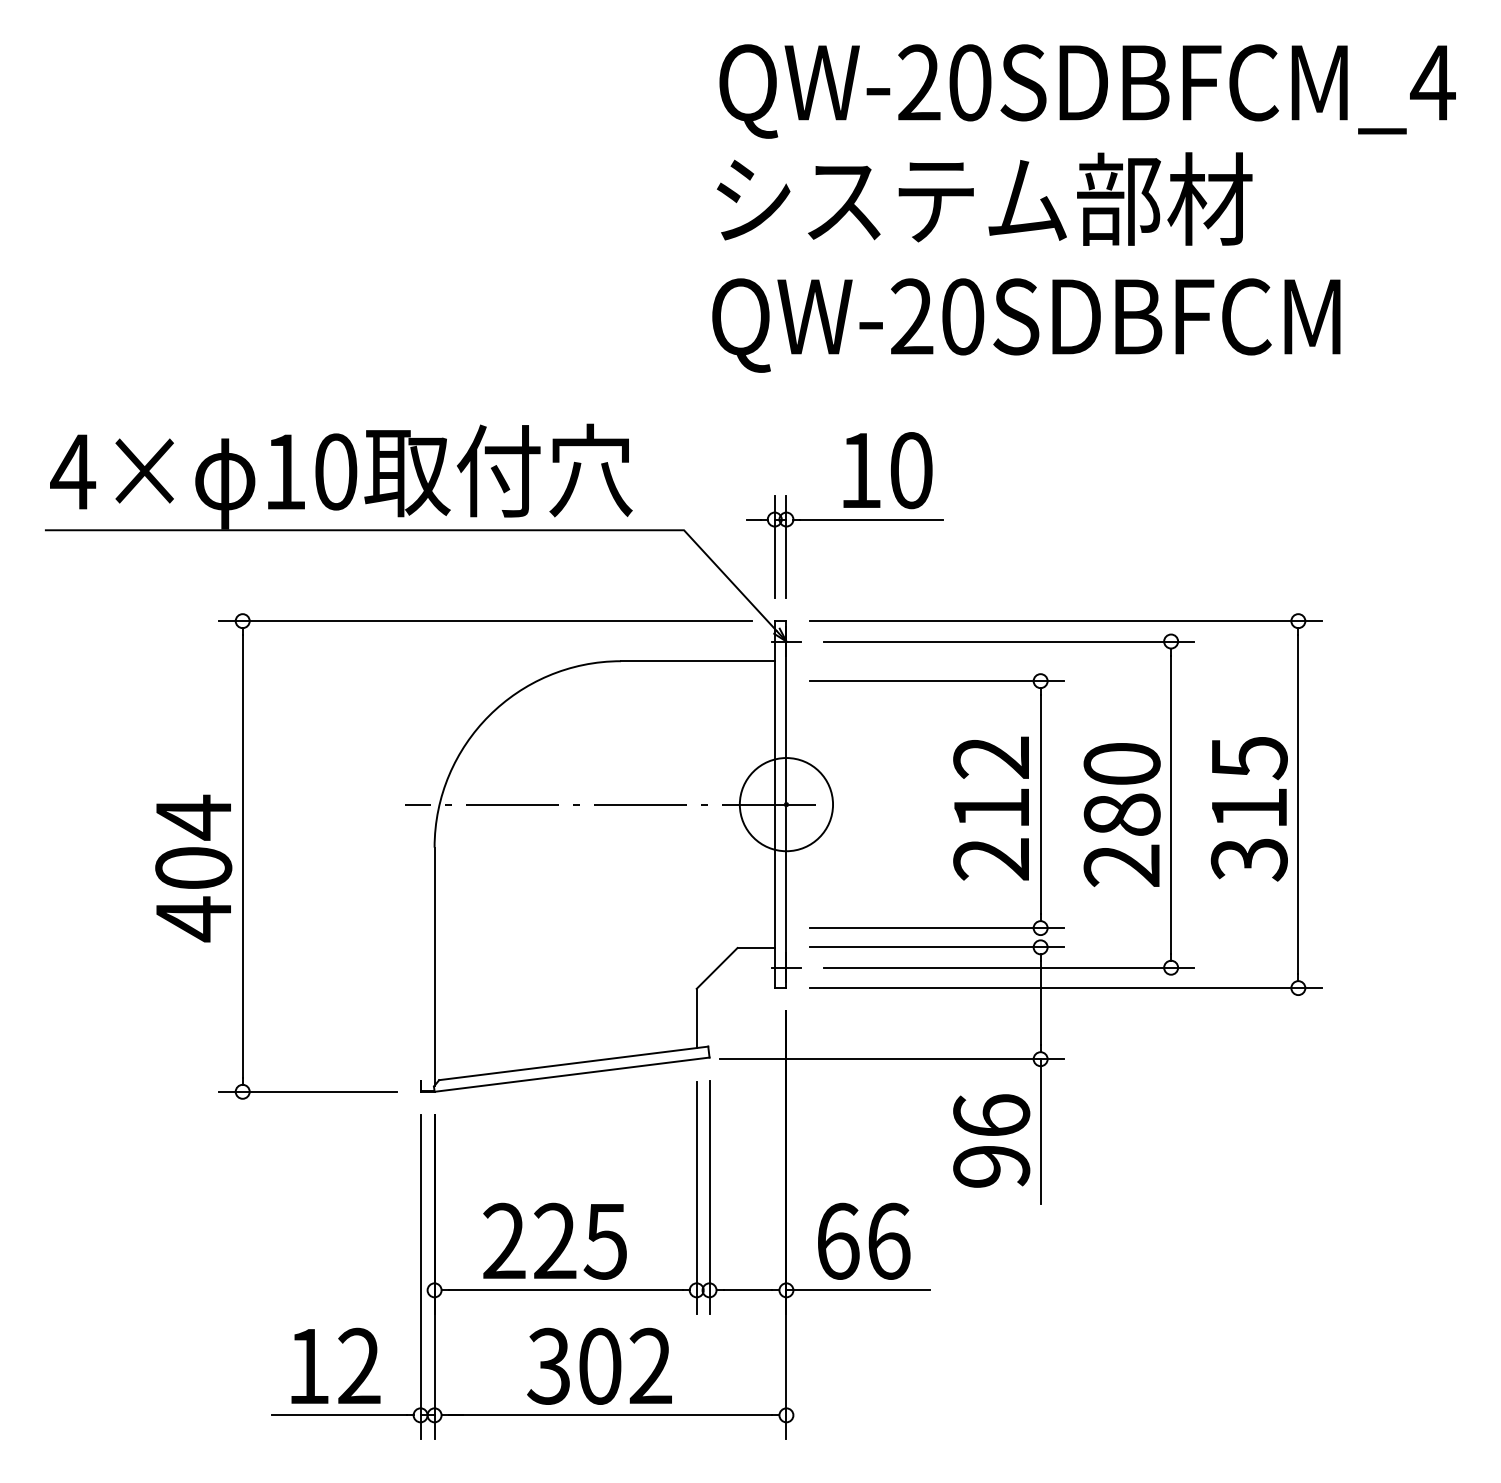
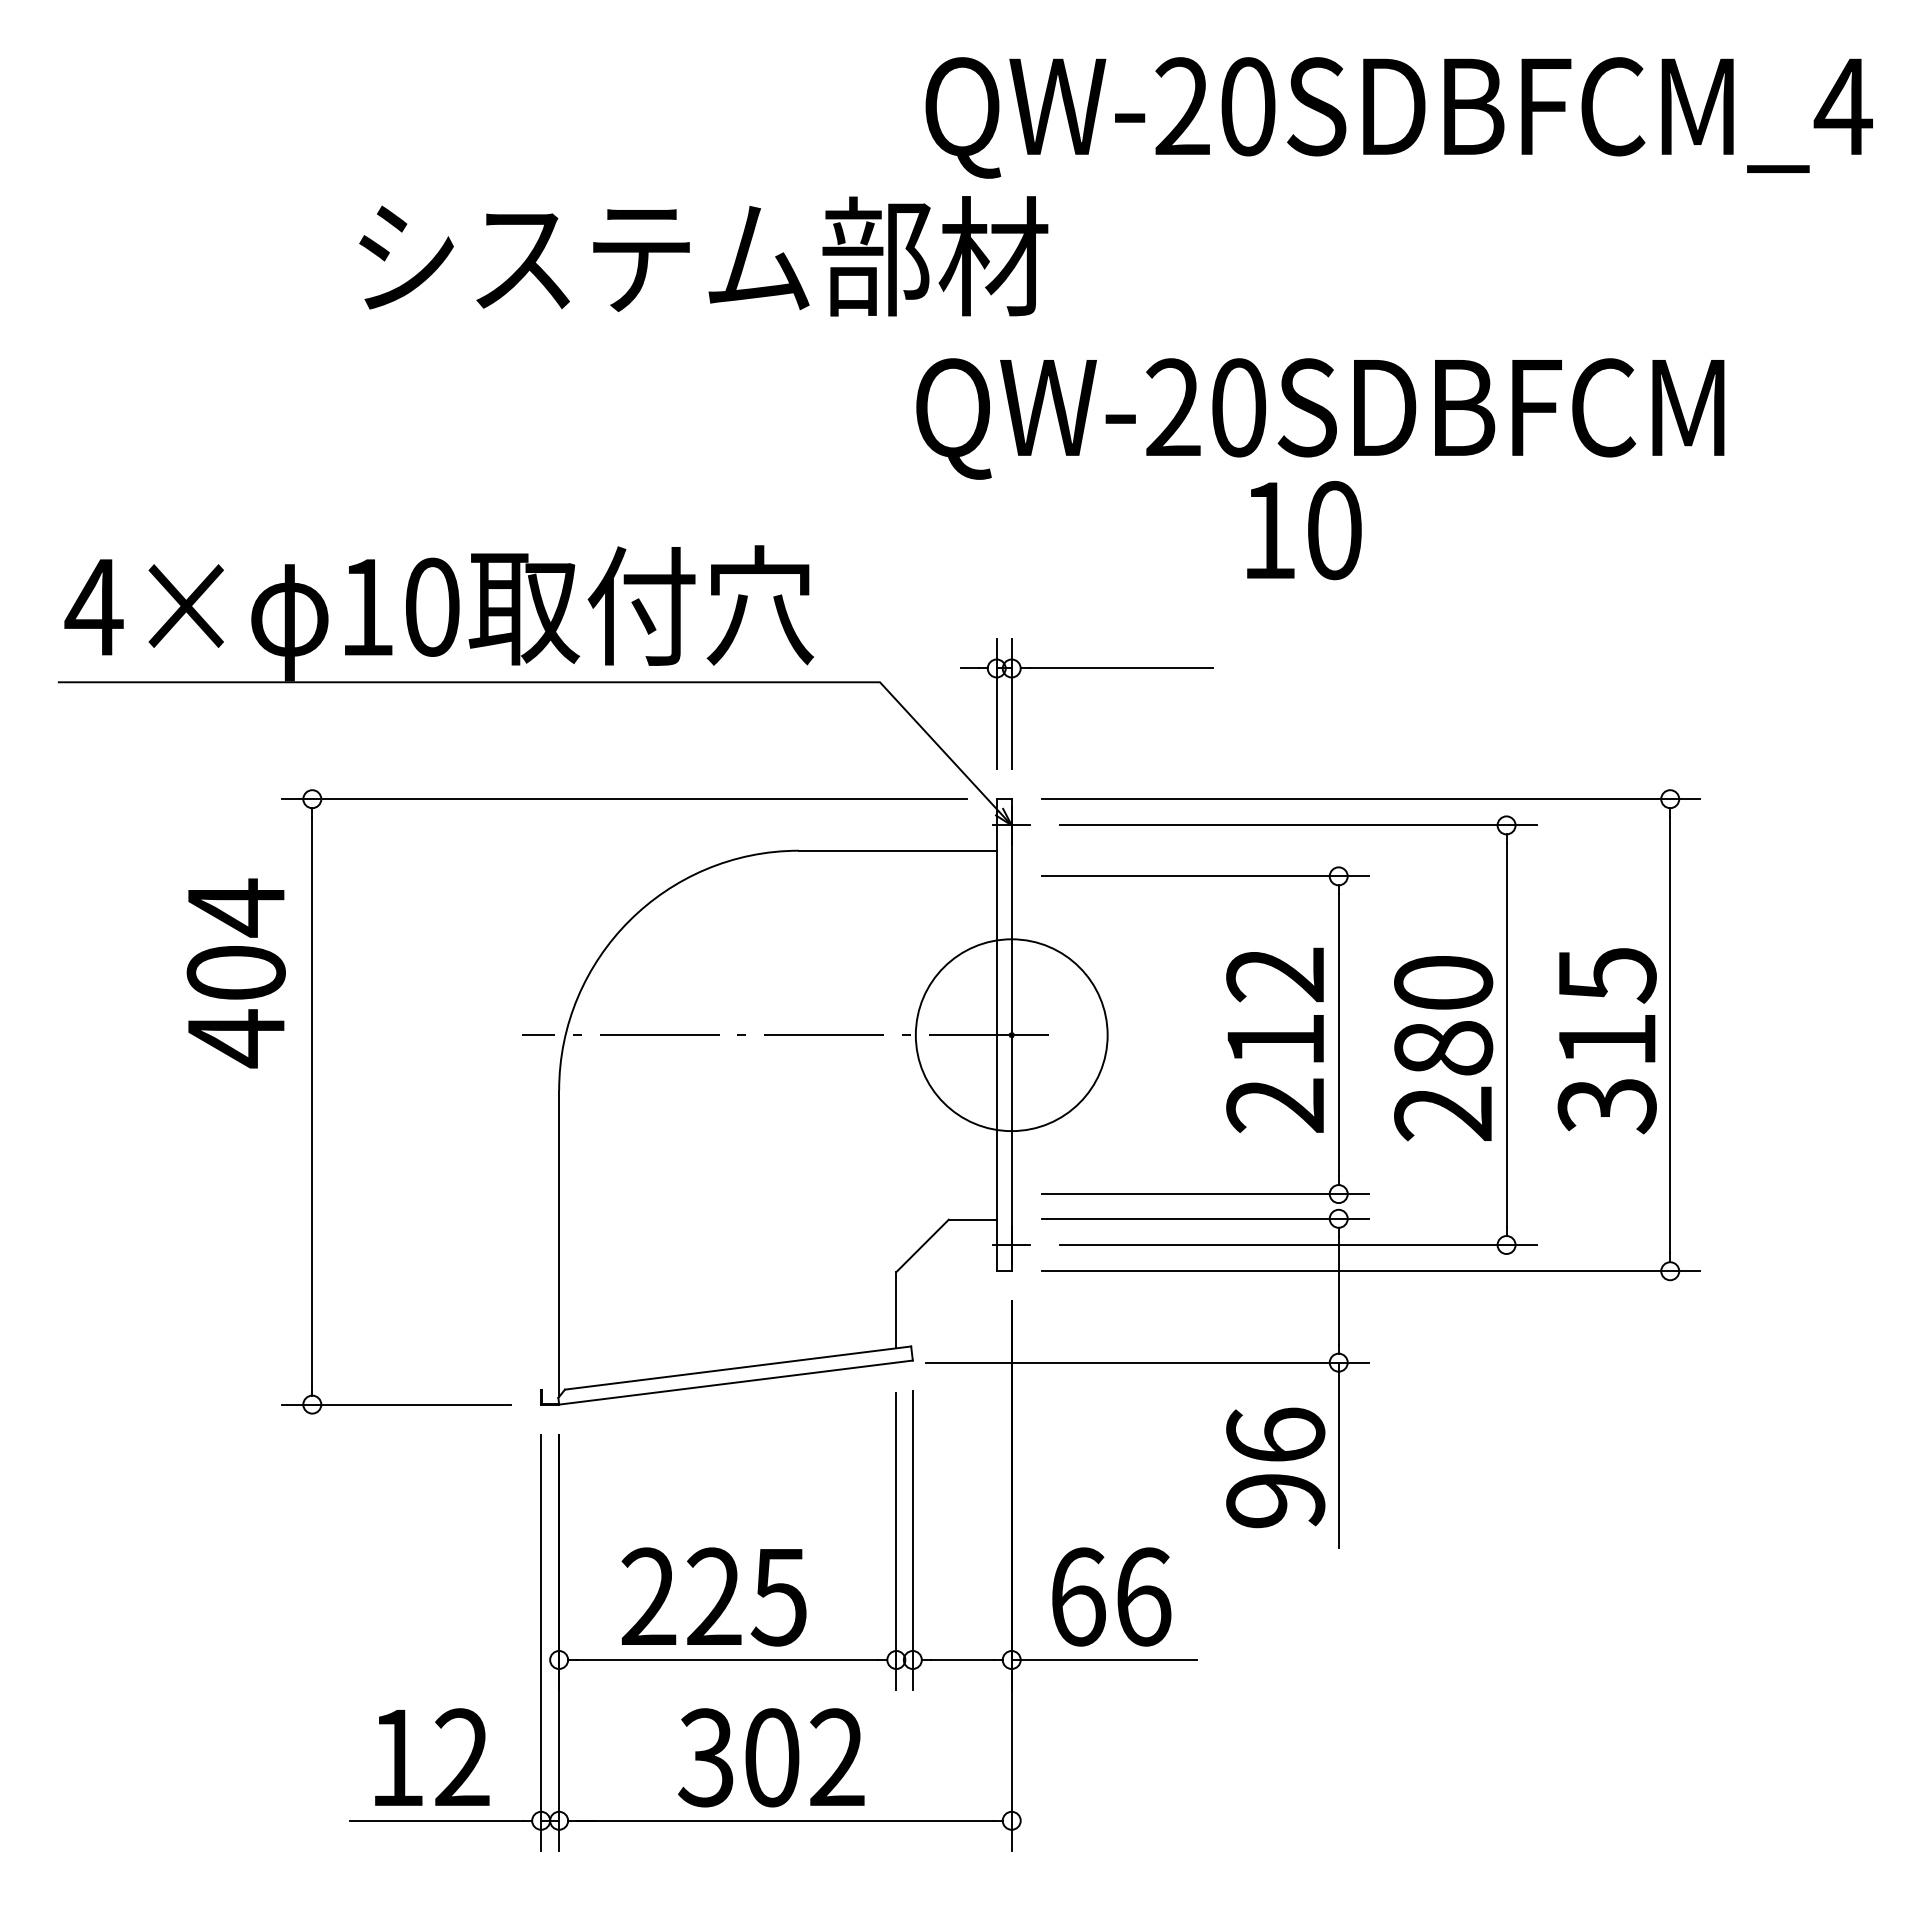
text: (984, 199) -> (703, 256), moved
text: (888, 470) -> (1304, 530), moved
circle: (786, 804) -> (1011, 1035), size x1.6
text: (193, 868) -> (235, 973), moved

